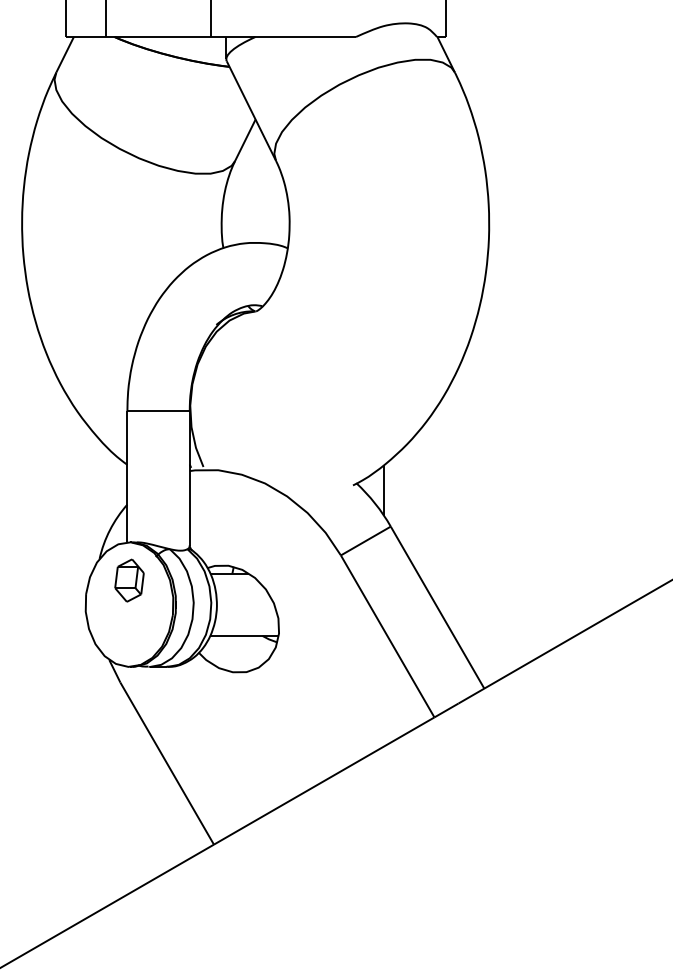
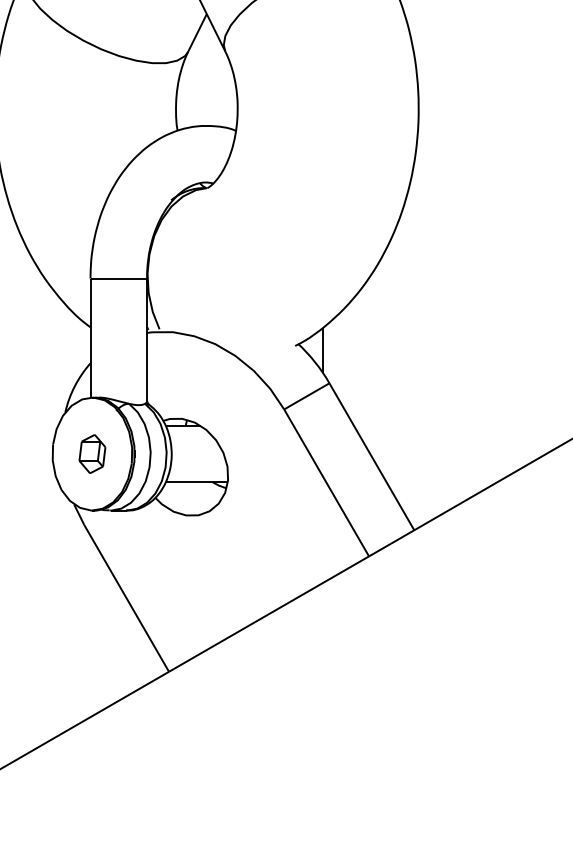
part: (129, 580) -> (92, 453), moved

